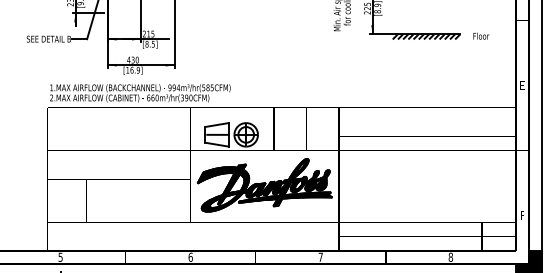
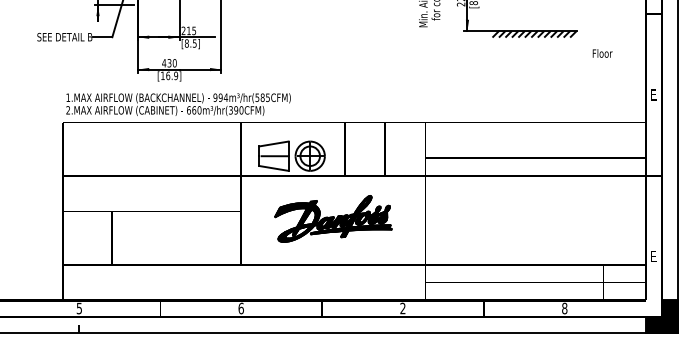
text: (481, 36) -> (602, 53), moved
part: (264, 184) -> (333, 218), size x0.7
text: (522, 215) -> (653, 256), F -> E
text: (320, 257) -> (402, 308), 7 -> 2

